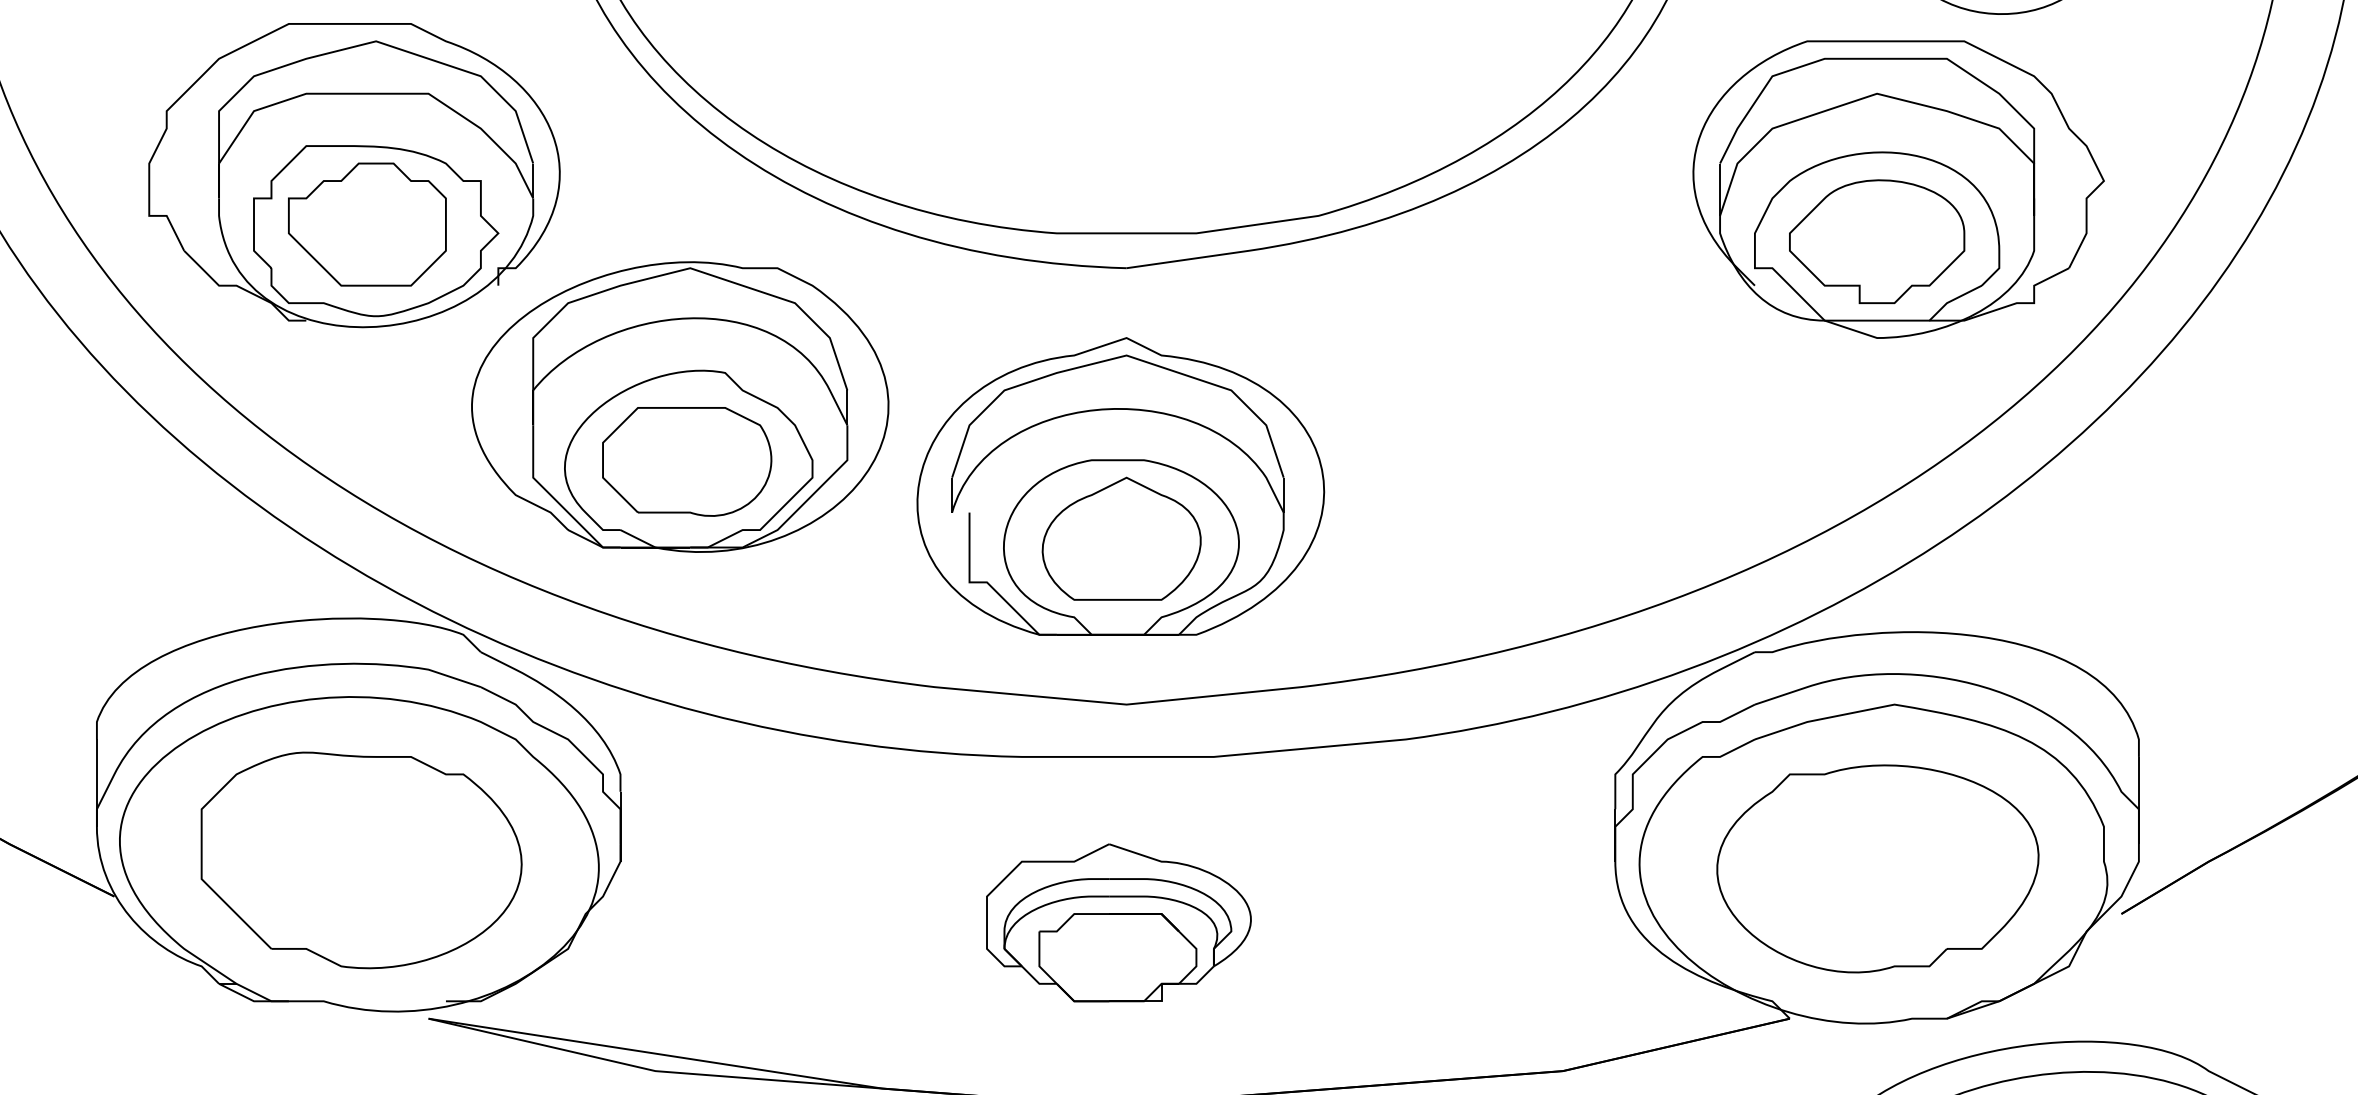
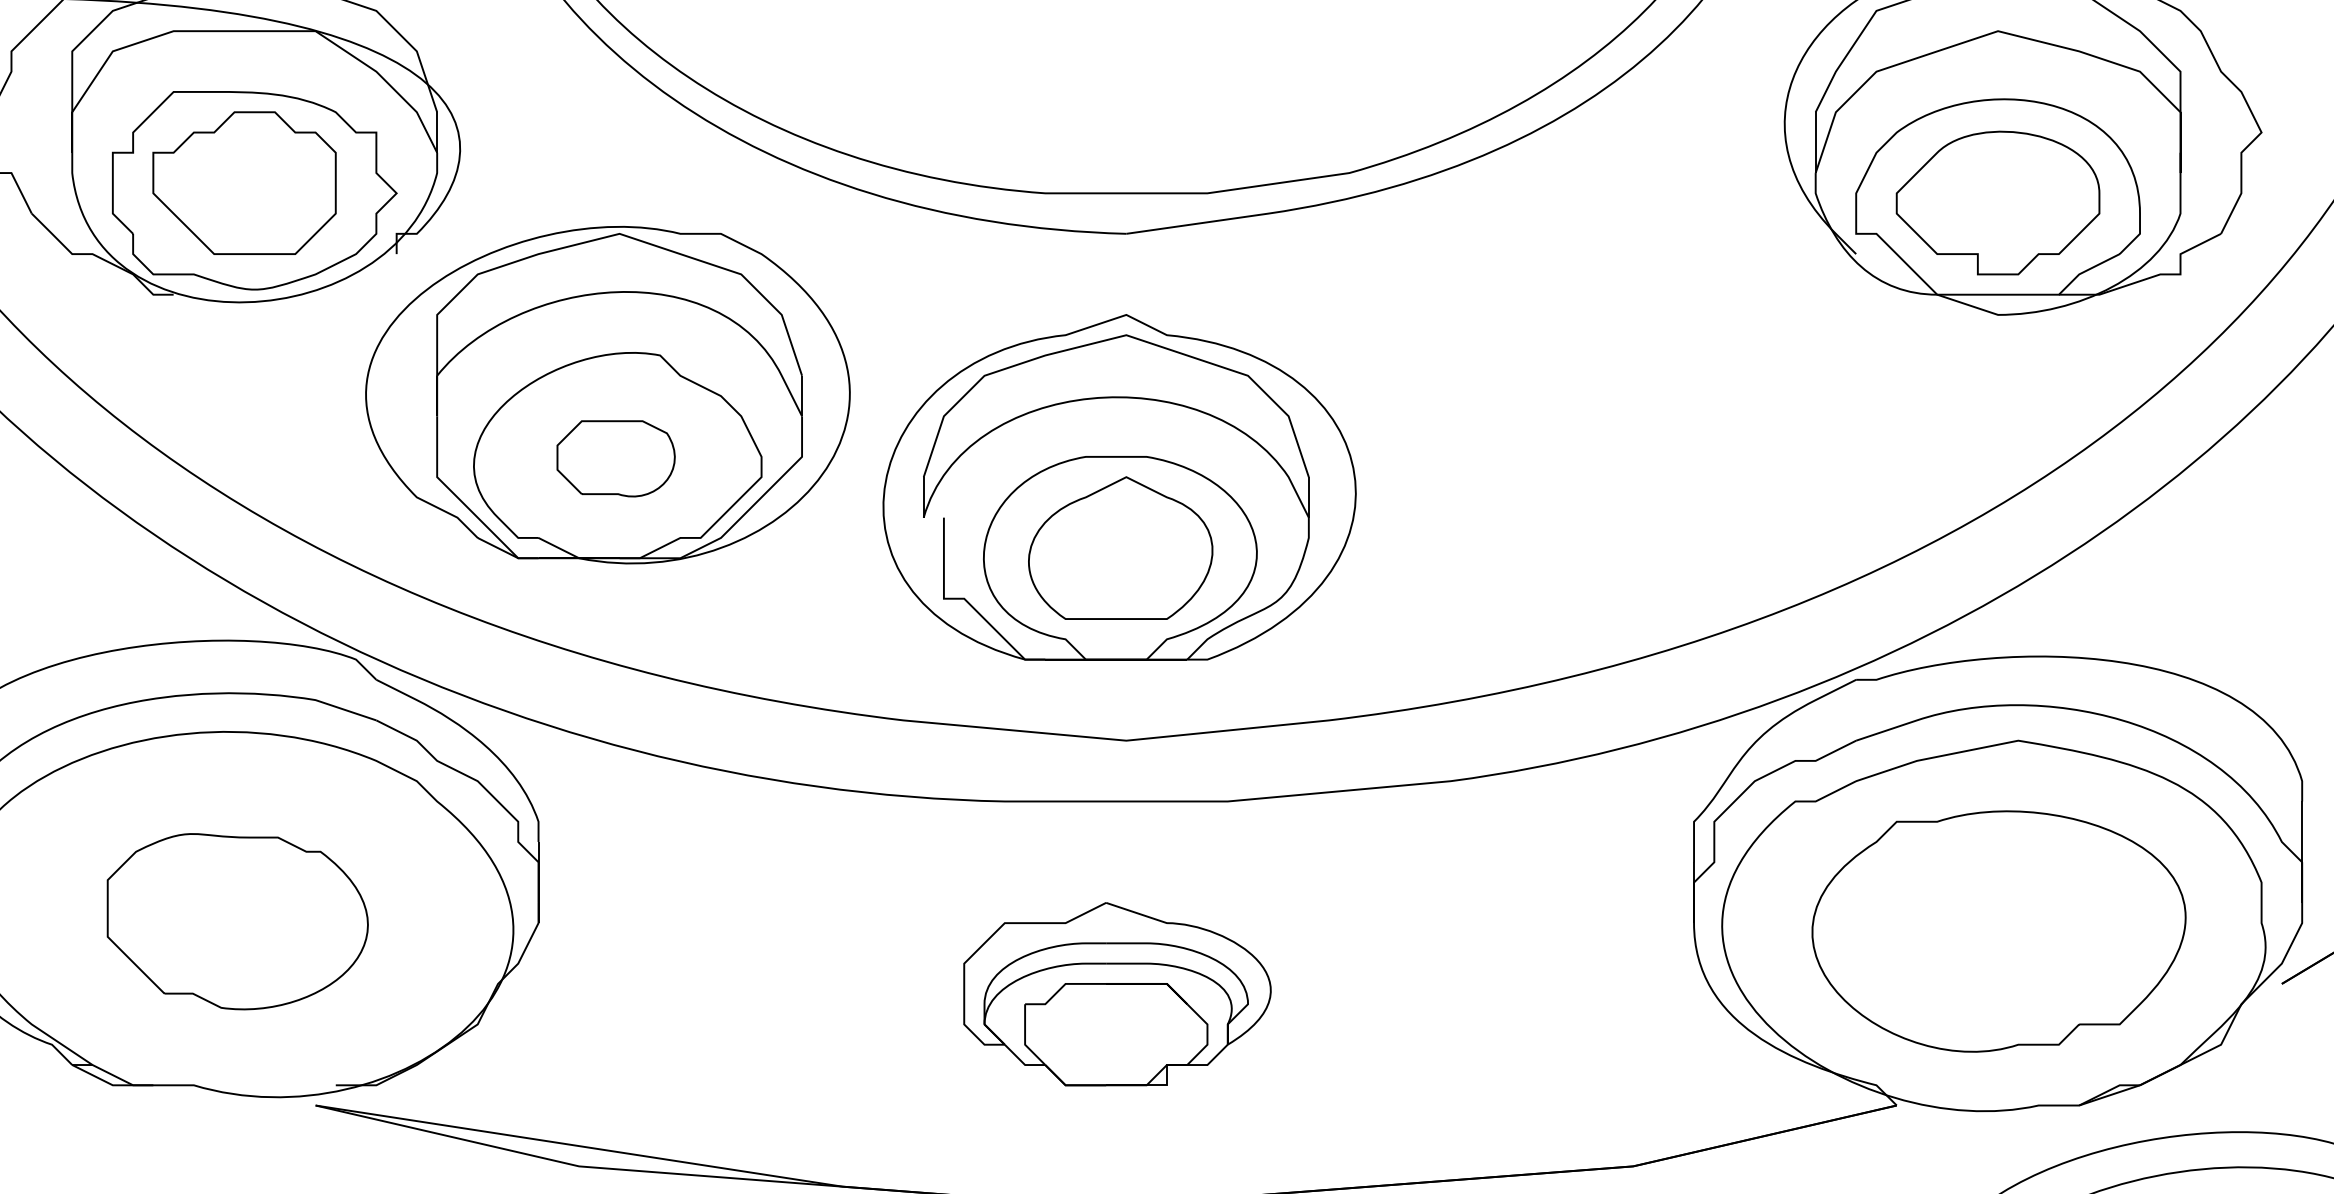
part: (687, 461) -> (616, 458), size x0.6
part: (361, 860) -> (237, 921), size x0.7

